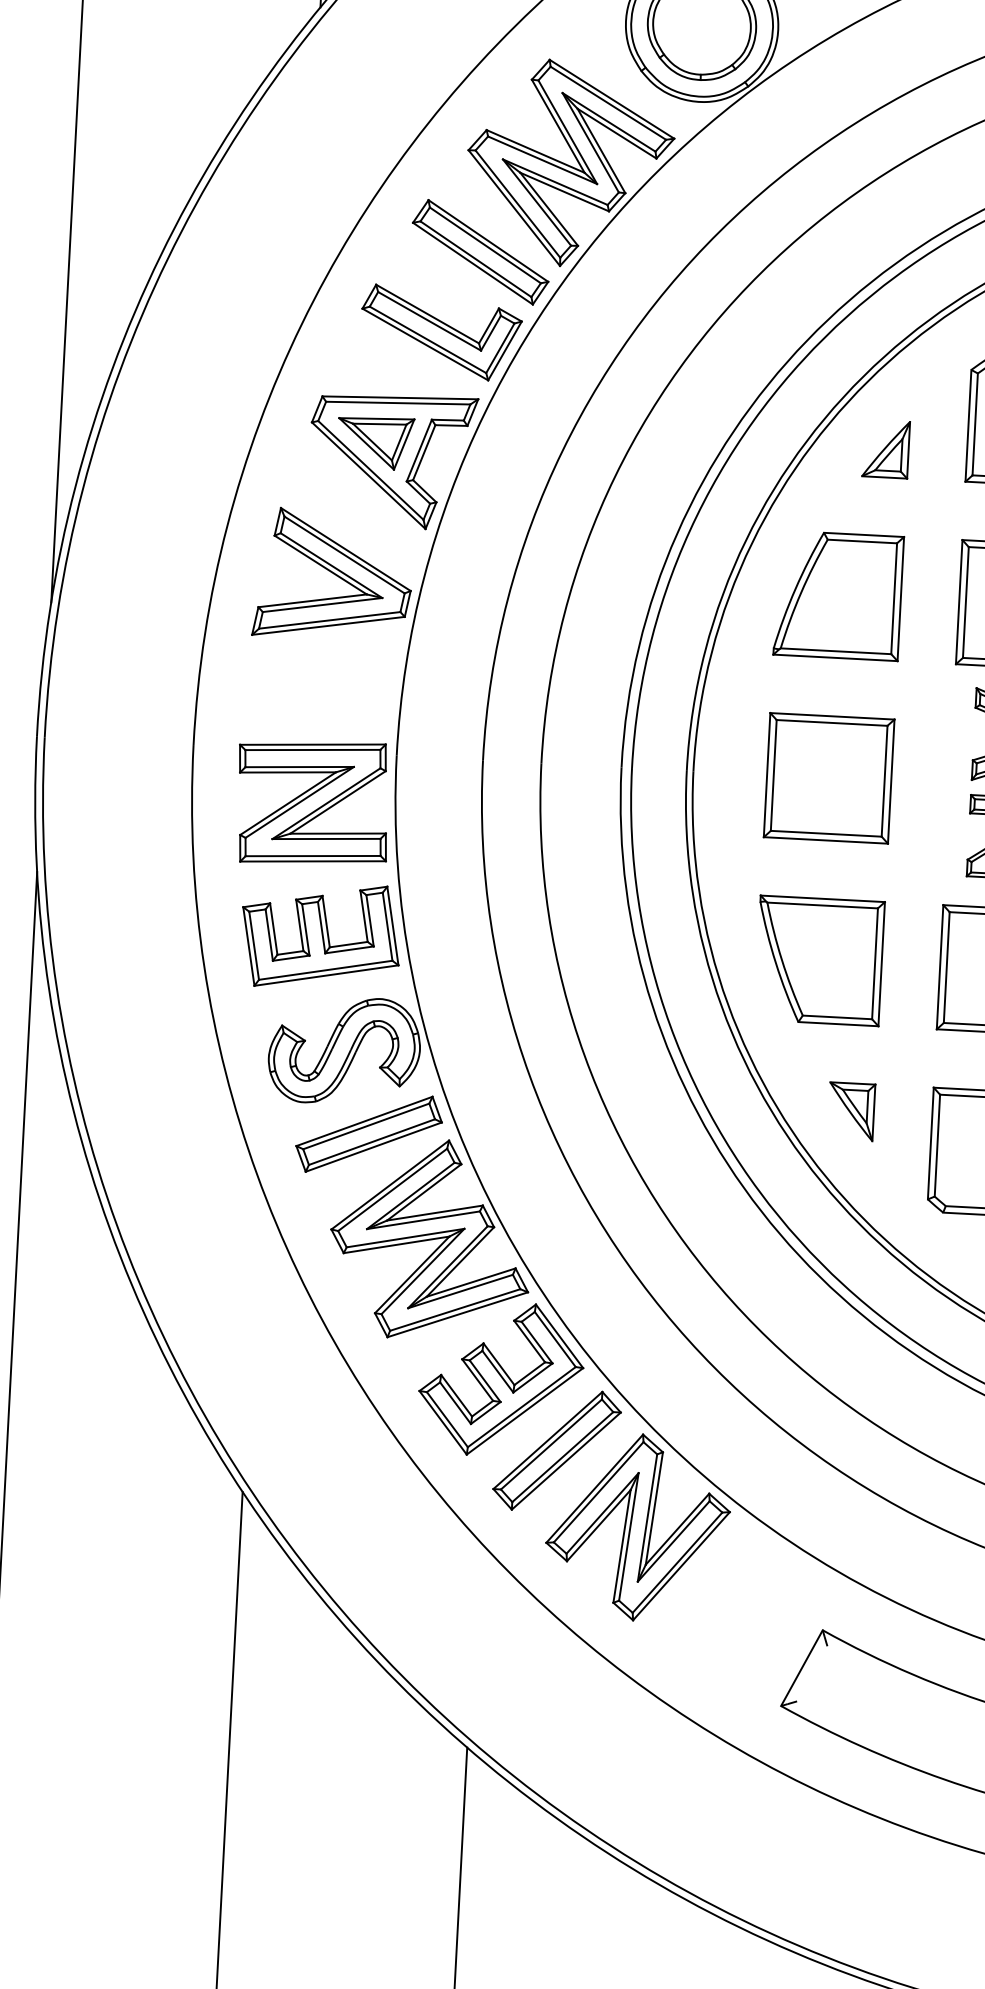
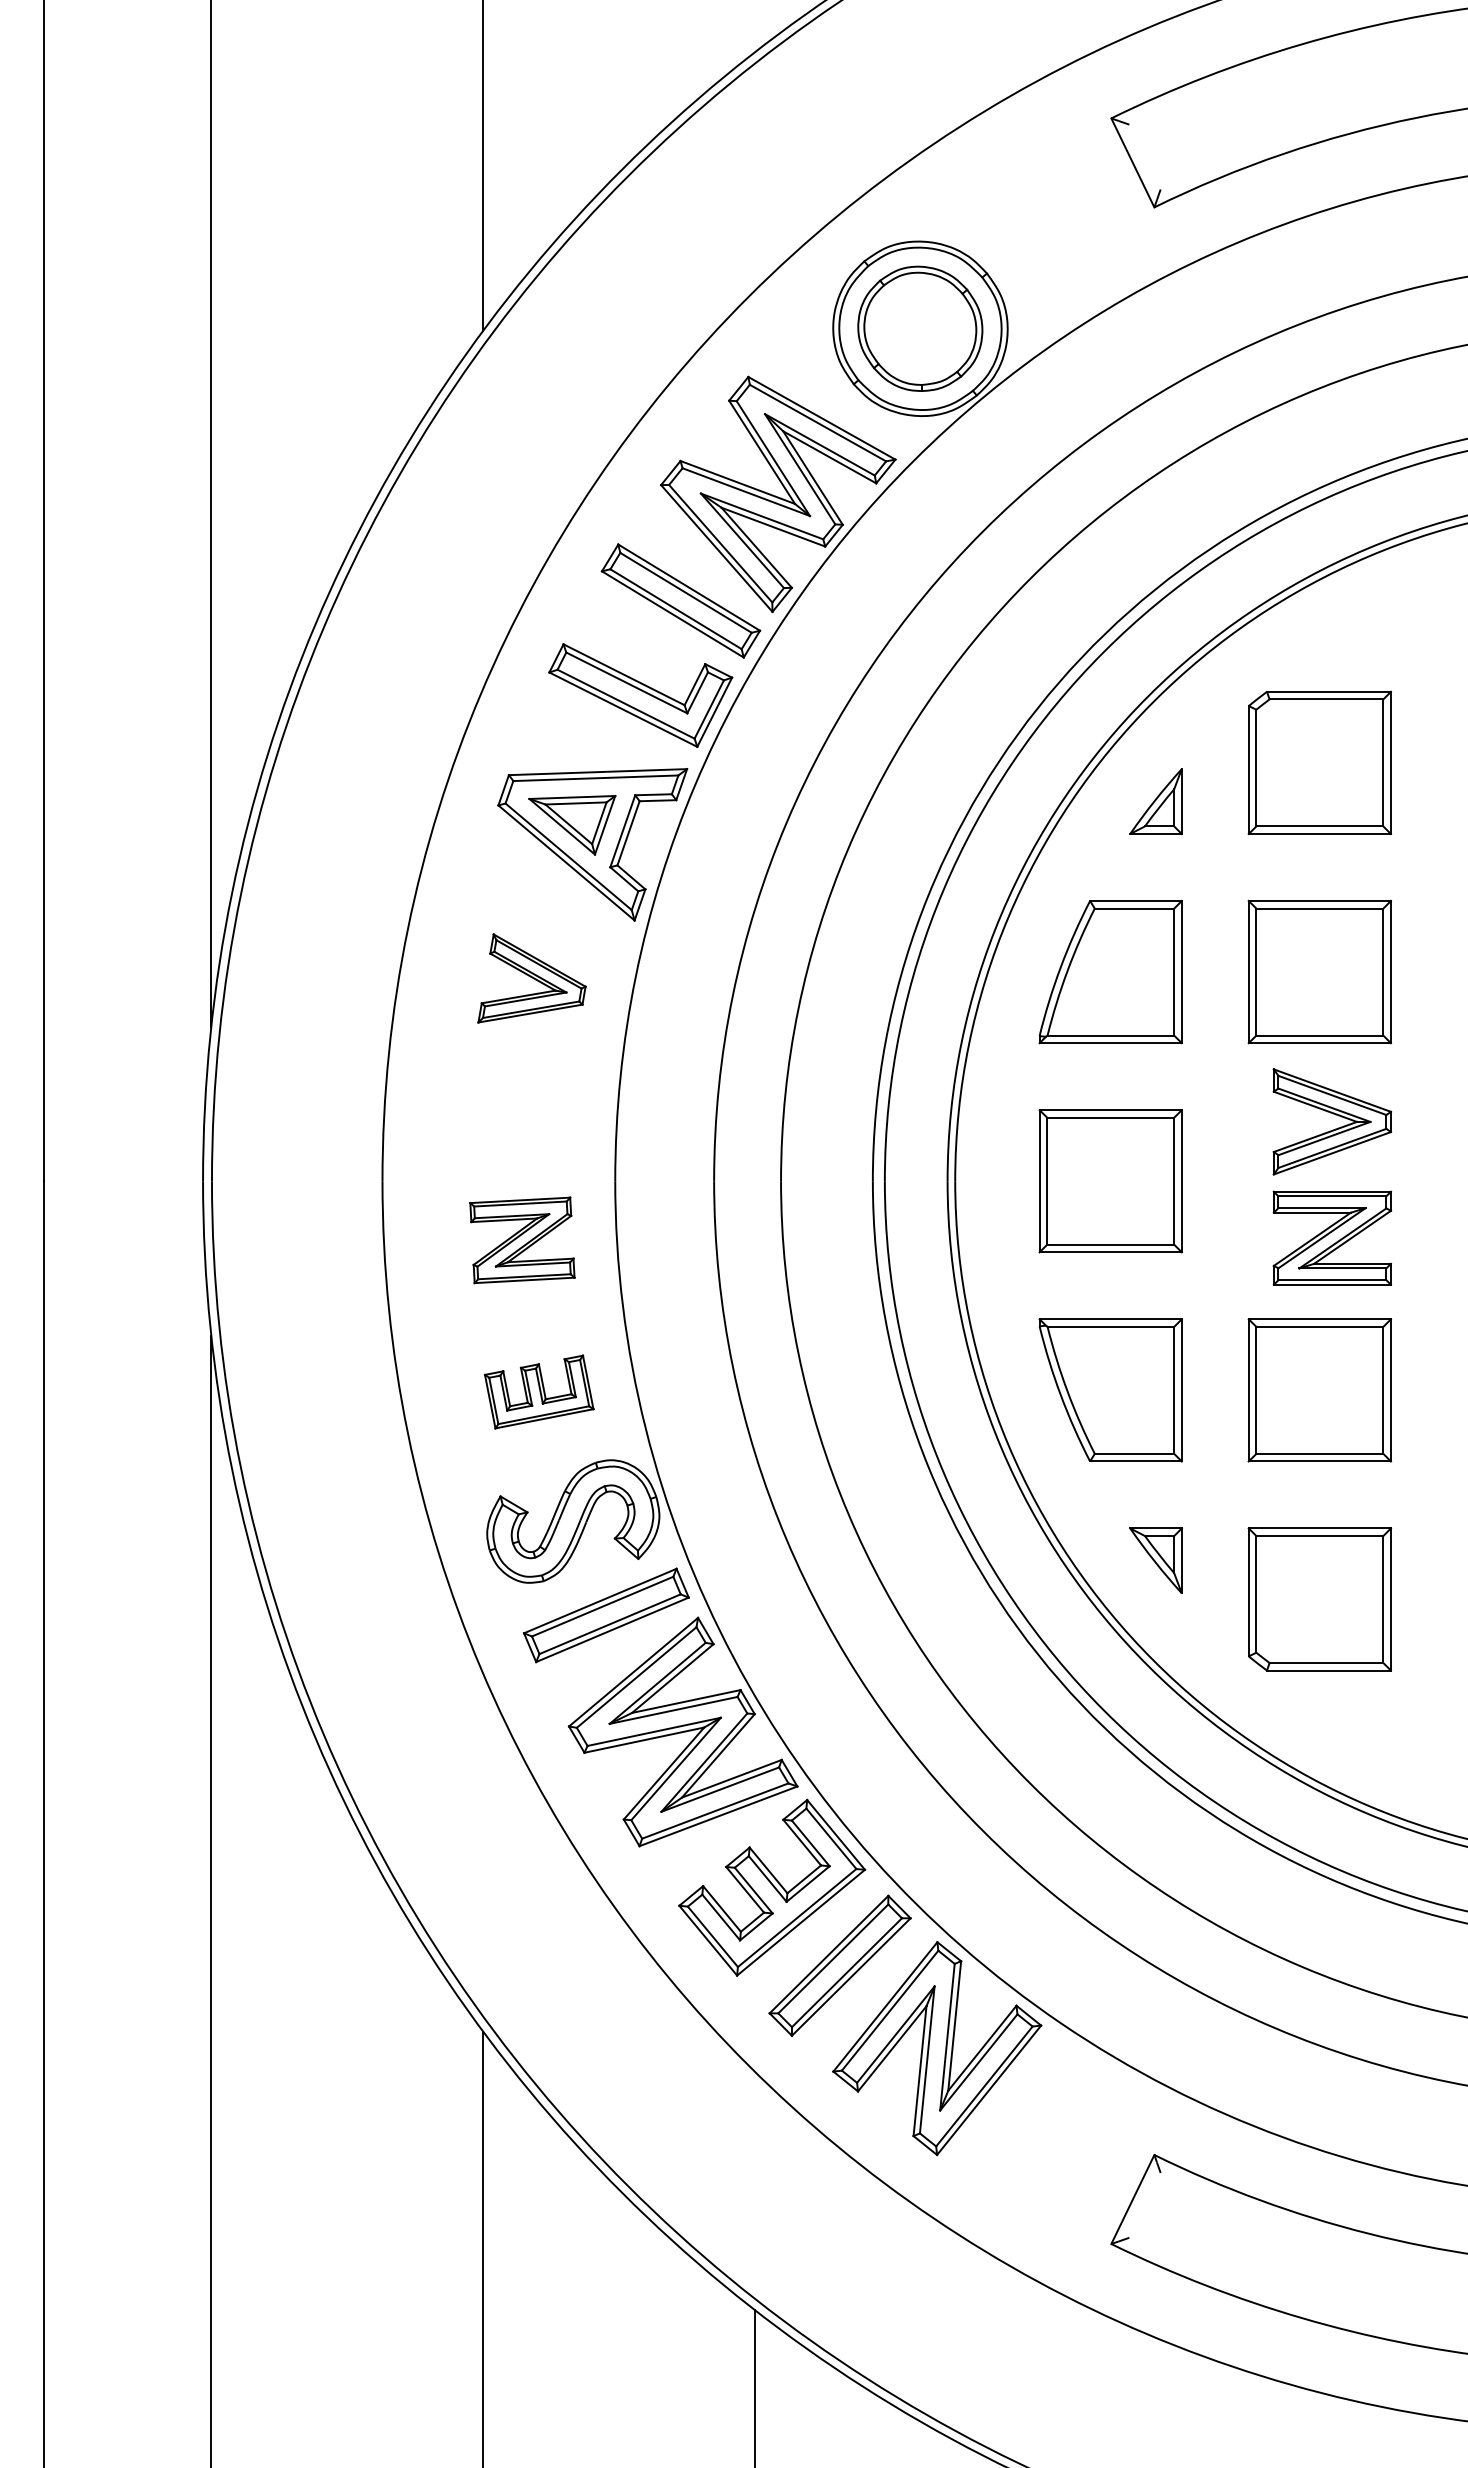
part: (332, 574) -> (531, 978), size x0.6
part: (313, 803) -> (522, 1240), size x0.6
part: (320, 935) -> (538, 1391), size x0.6

